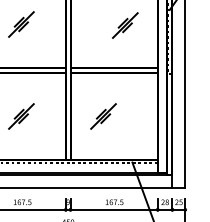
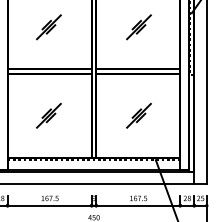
part: (124, 25) -> (138, 27), moved
part: (103, 116) -> (138, 115), moved

